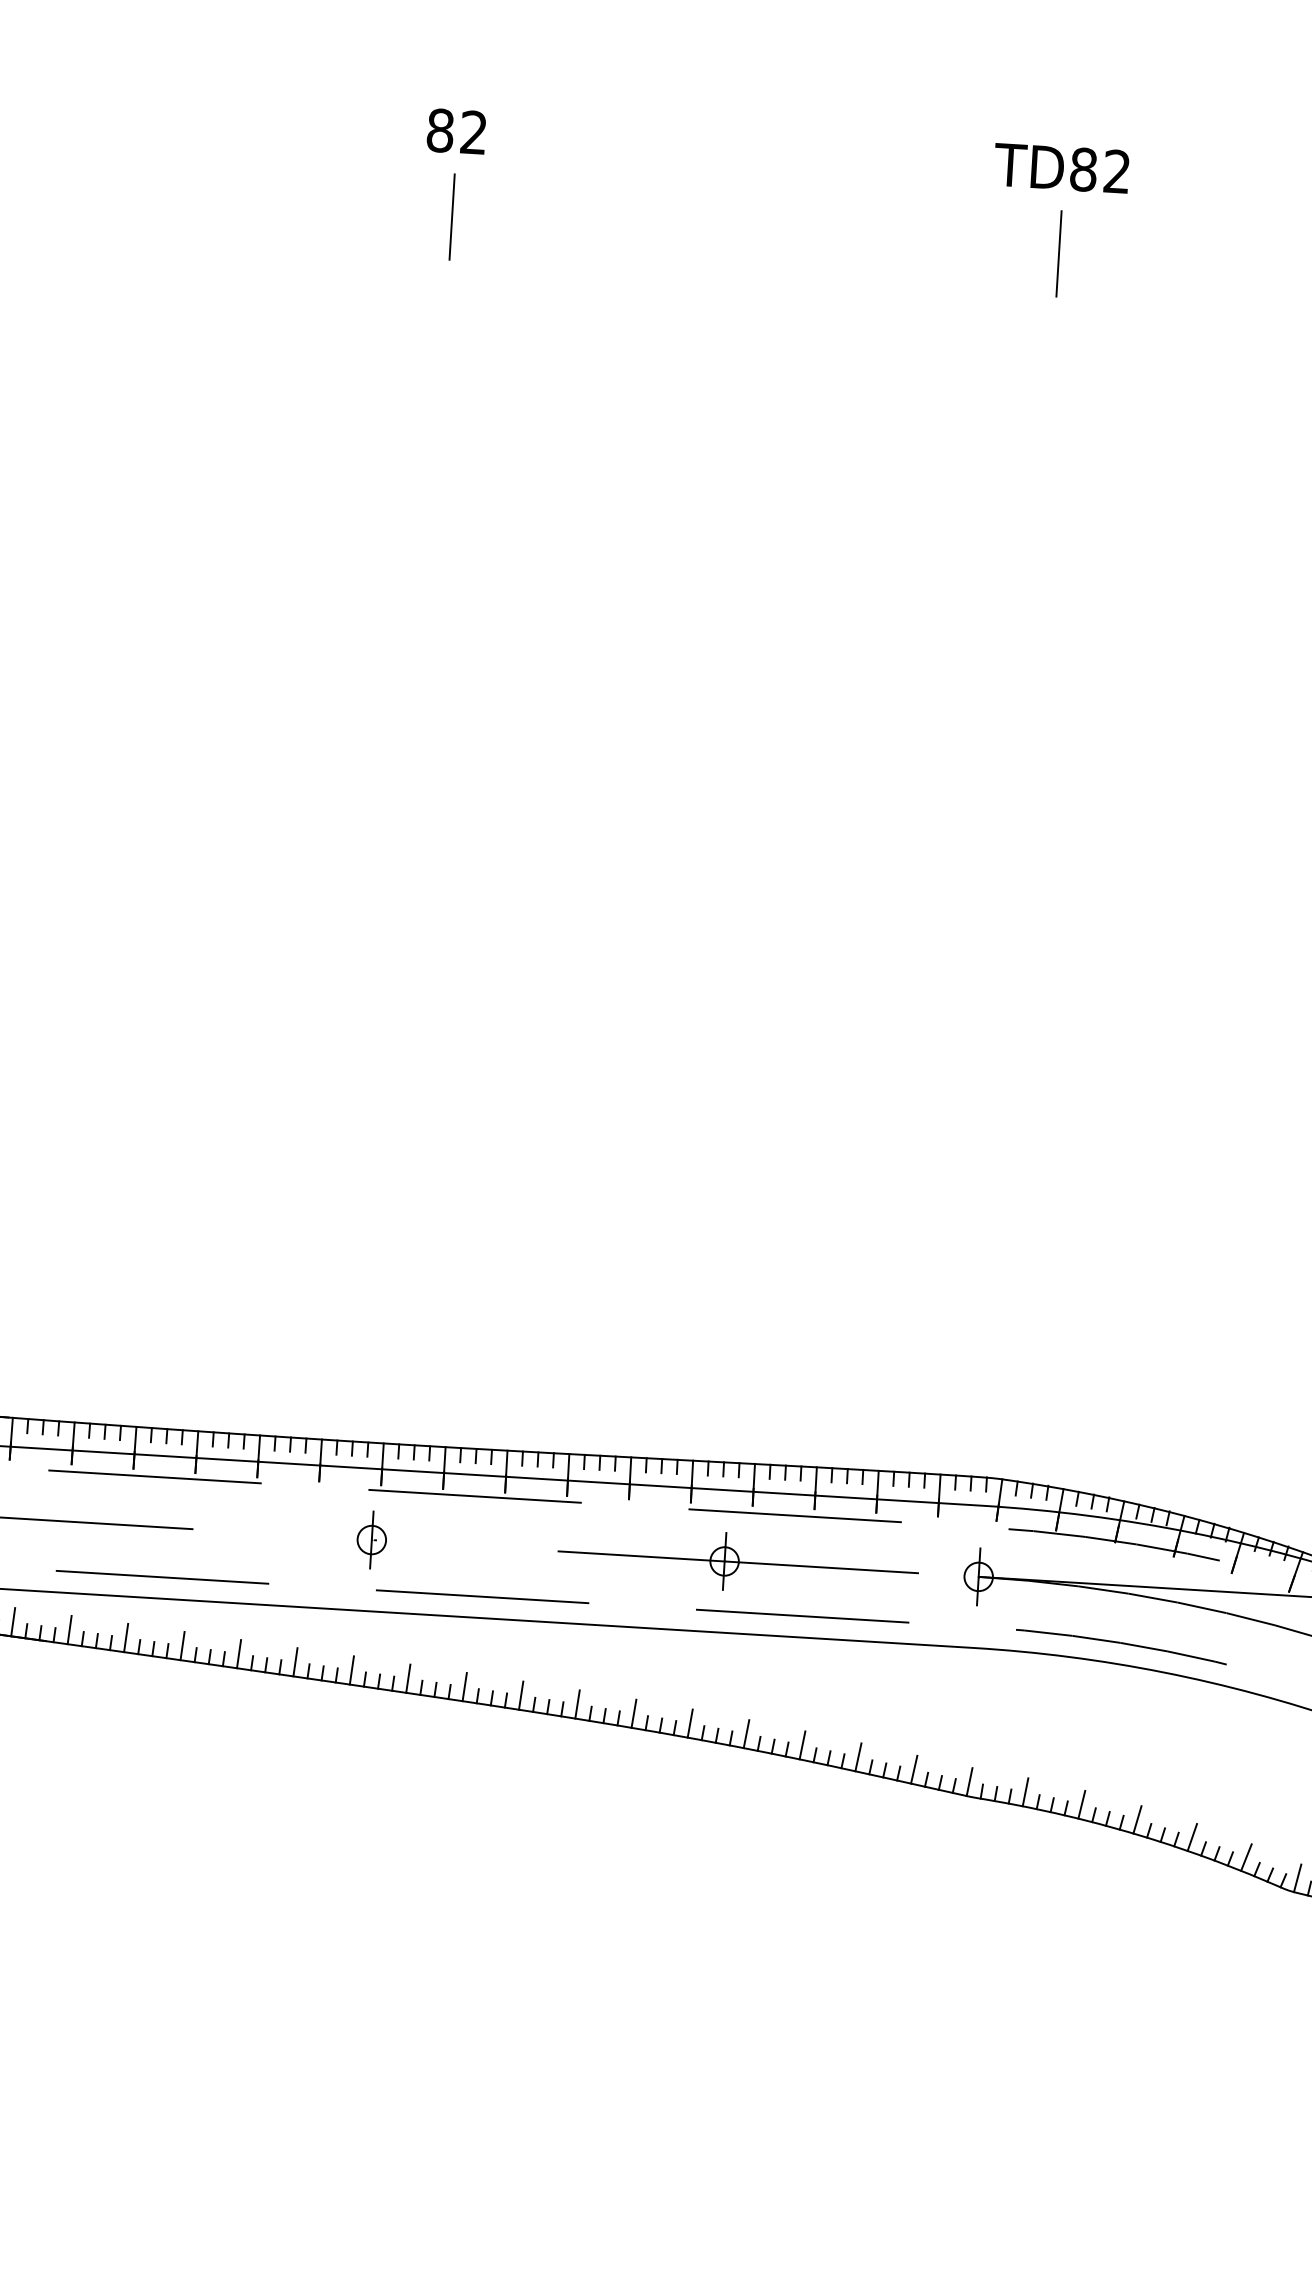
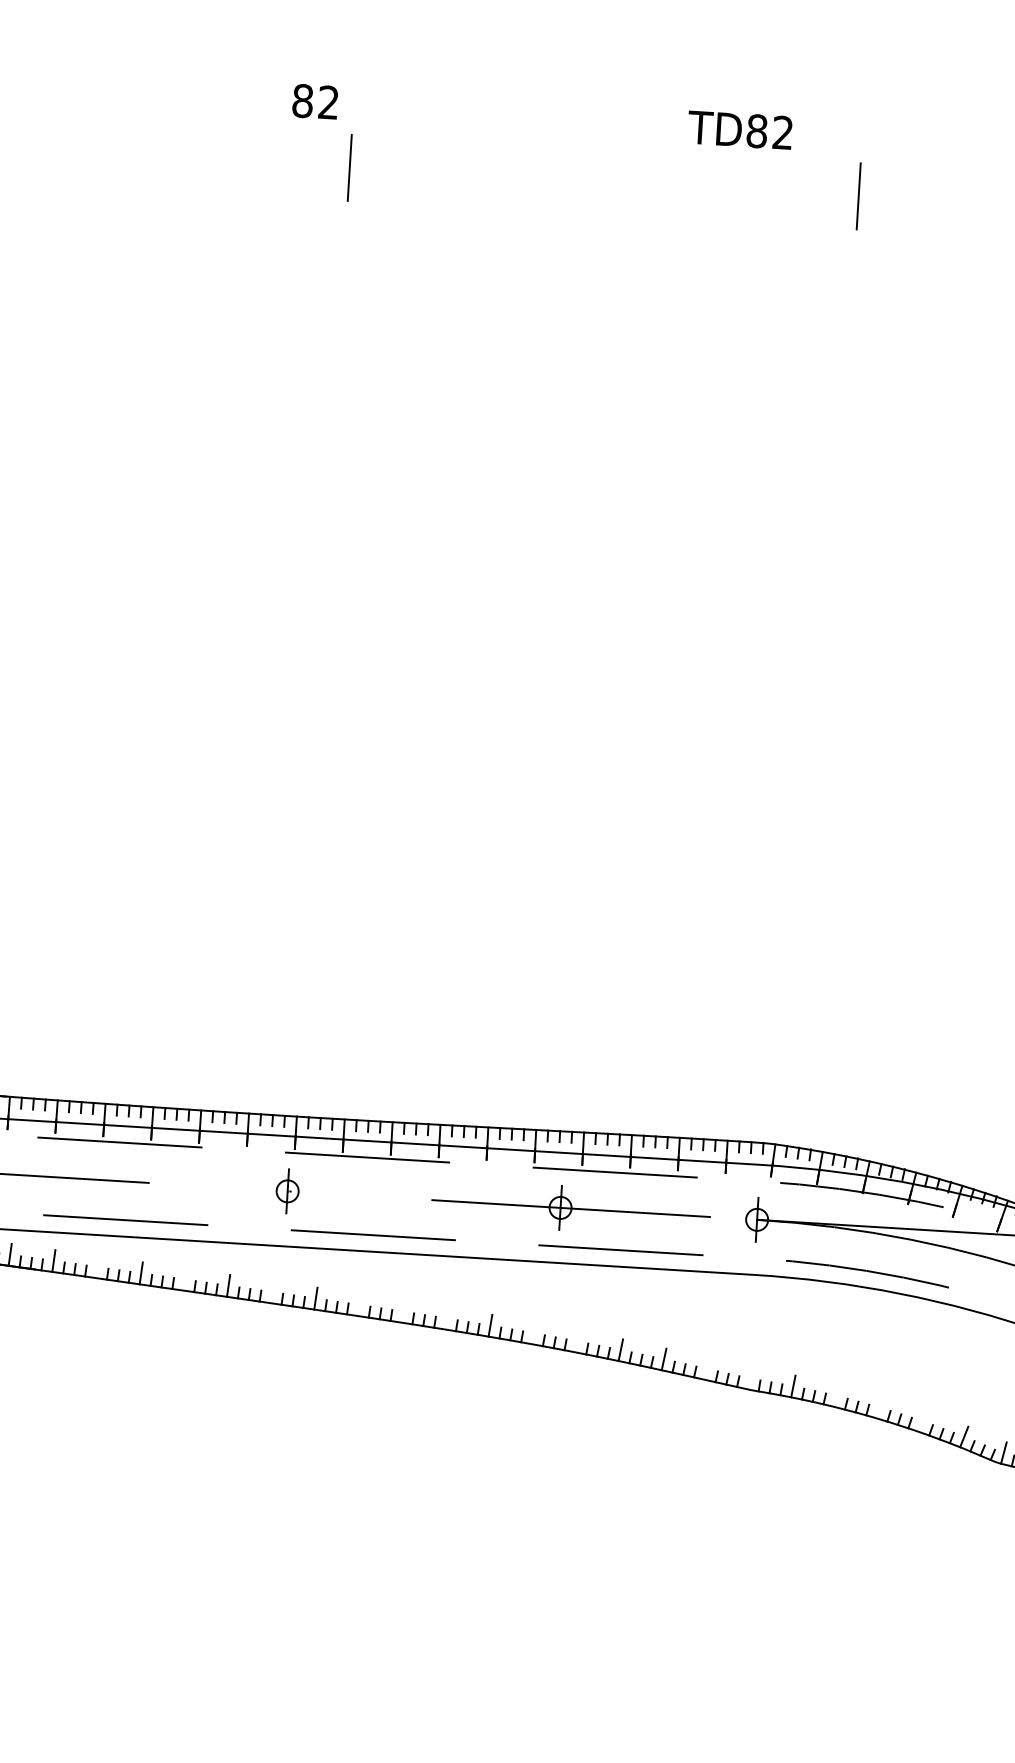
text: (455, 131) -> (314, 101), moved
text: (1062, 168) -> (740, 130), moved
line: (1058, 253) -> (858, 196), moved
line: (126, 1637) -> (97, 1266), removed
line: (238, 1654) -> (184, 1279), removed
line: (351, 1670) -> (271, 1292), removed
line: (464, 1687) -> (359, 1305), removed
line: (521, 1695) -> (403, 1311), removed
line: (577, 1704) -> (446, 1318), removed
line: (689, 1723) -> (533, 1333), removed
line: (746, 1734) -> (577, 1341), removed
line: (914, 1769) -> (707, 1368), removed
line: (969, 1782) -> (750, 1378), removed
line: (1081, 1804) -> (836, 1395), removed
line: (1137, 1819) -> (879, 1407), removed
line: (1192, 1836) -> (922, 1420), removed

